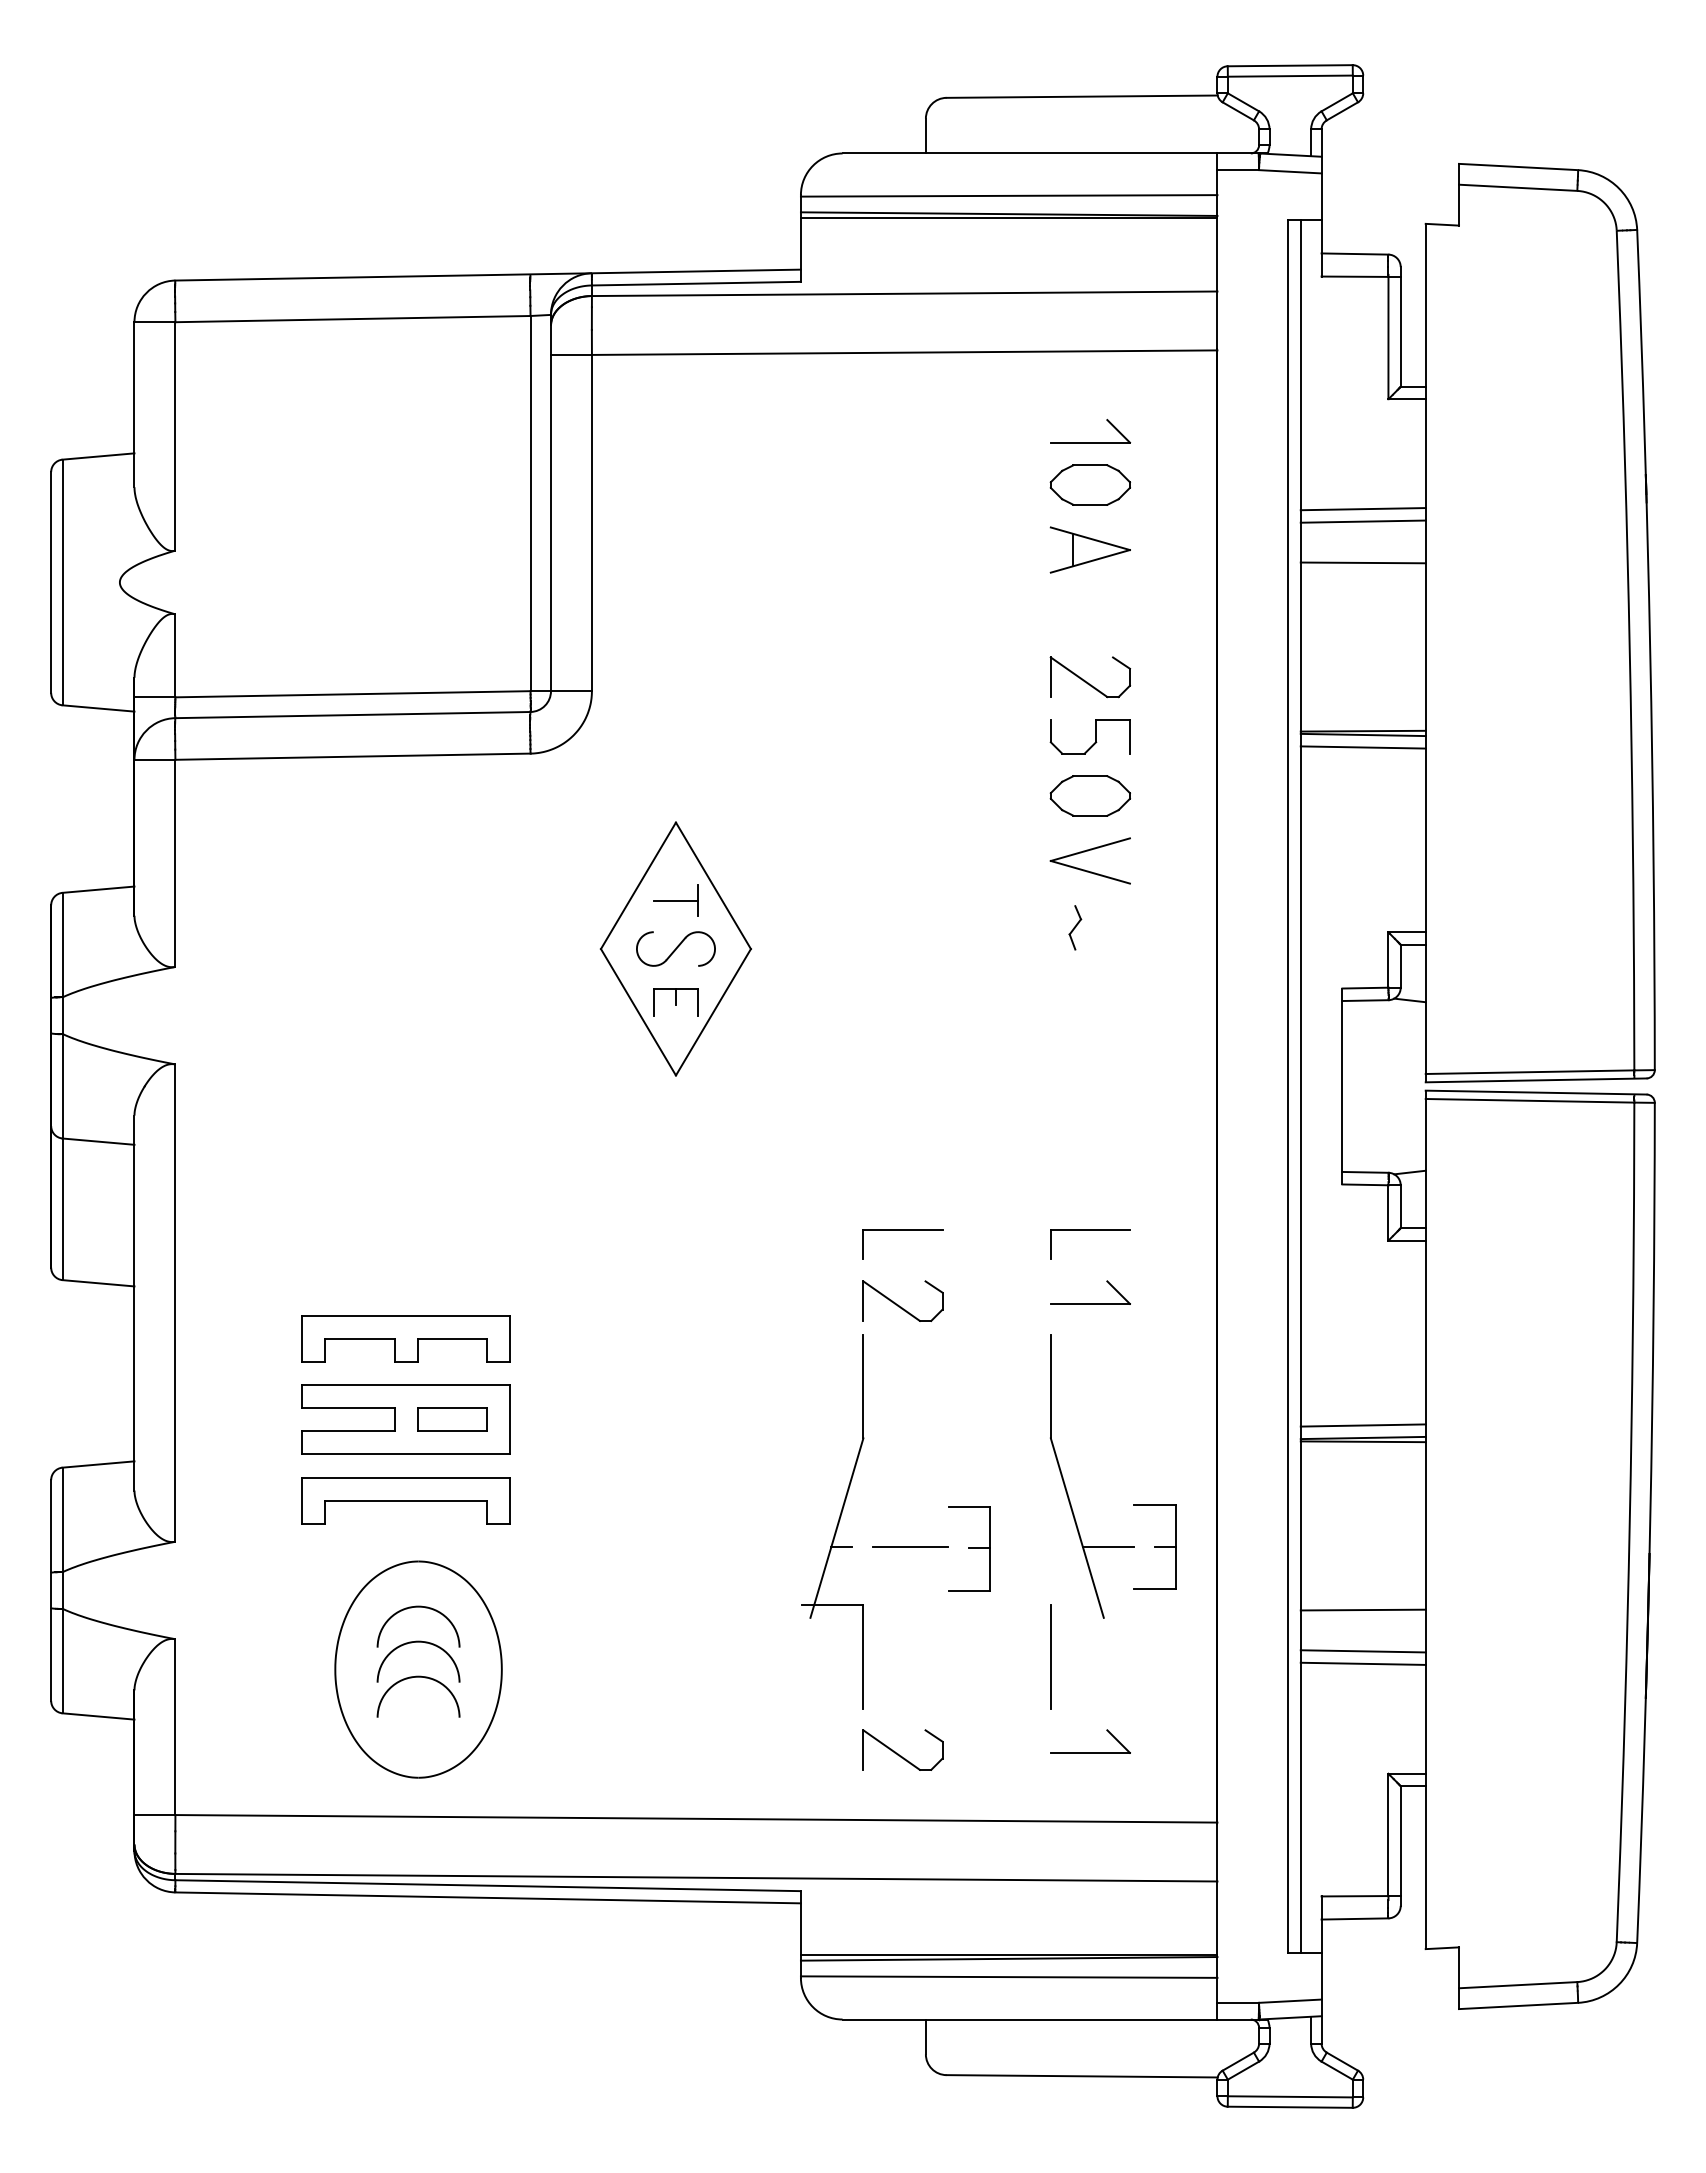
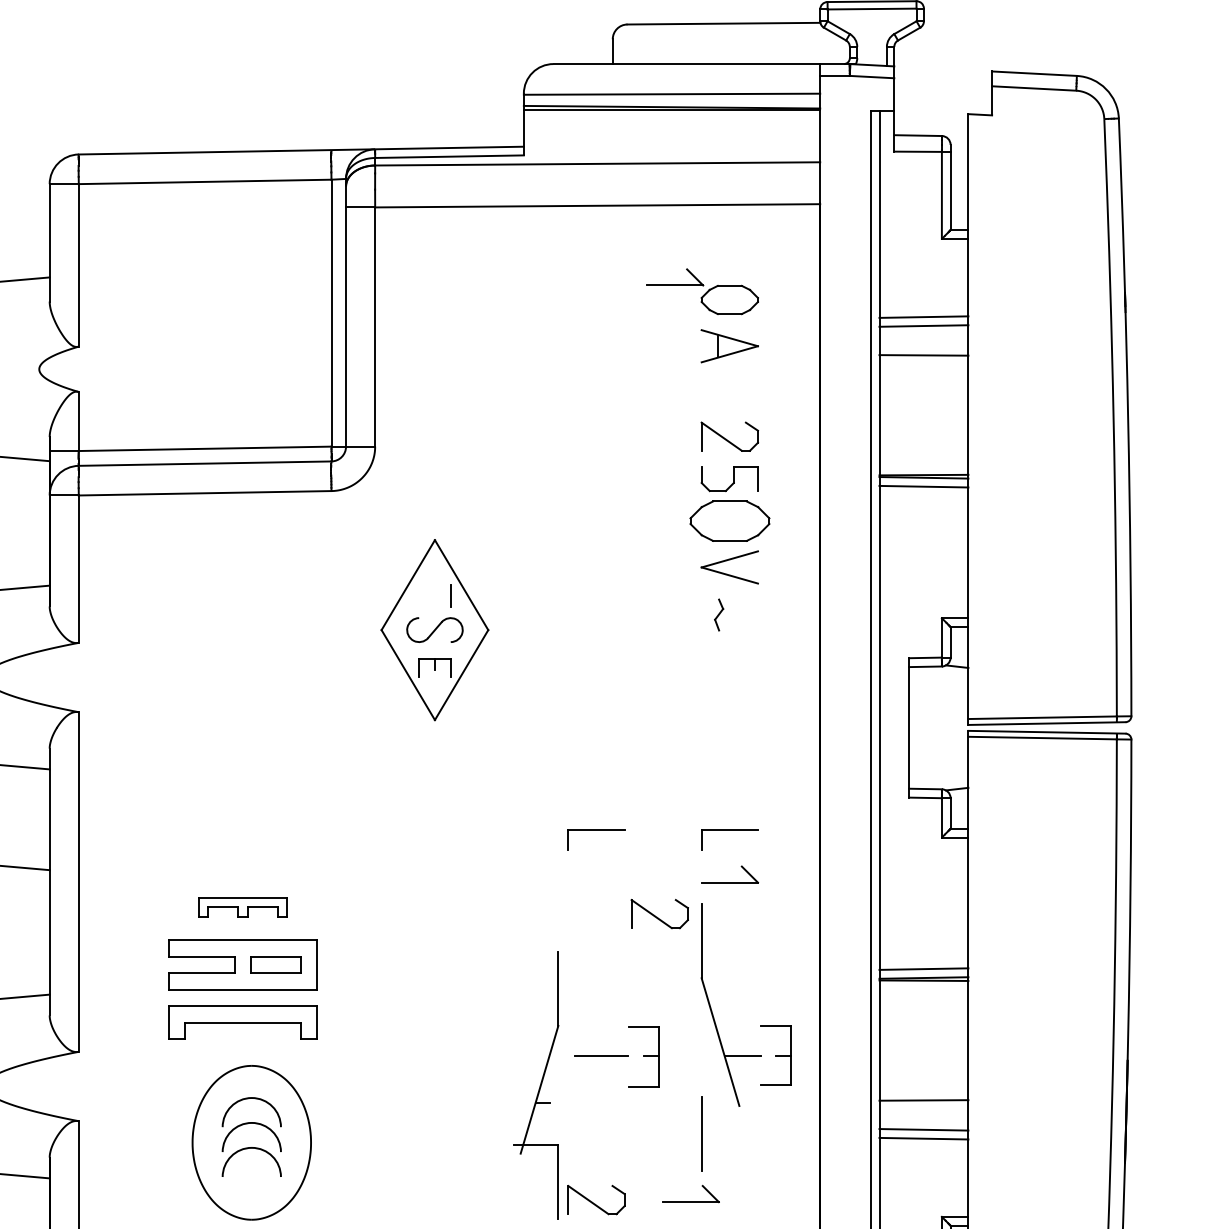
part: (1090, 442) -> (675, 285), moved
part: (1089, 795) -> (729, 520), size x1.4
line: (675, 900) -> (434, 595), removed
part: (902, 1300) -> (659, 913), moved
part: (405, 1338) -> (242, 907), size x0.6
part: (832, 1521) -> (536, 1085), moved
part: (1090, 1752) -> (690, 1201), moved

